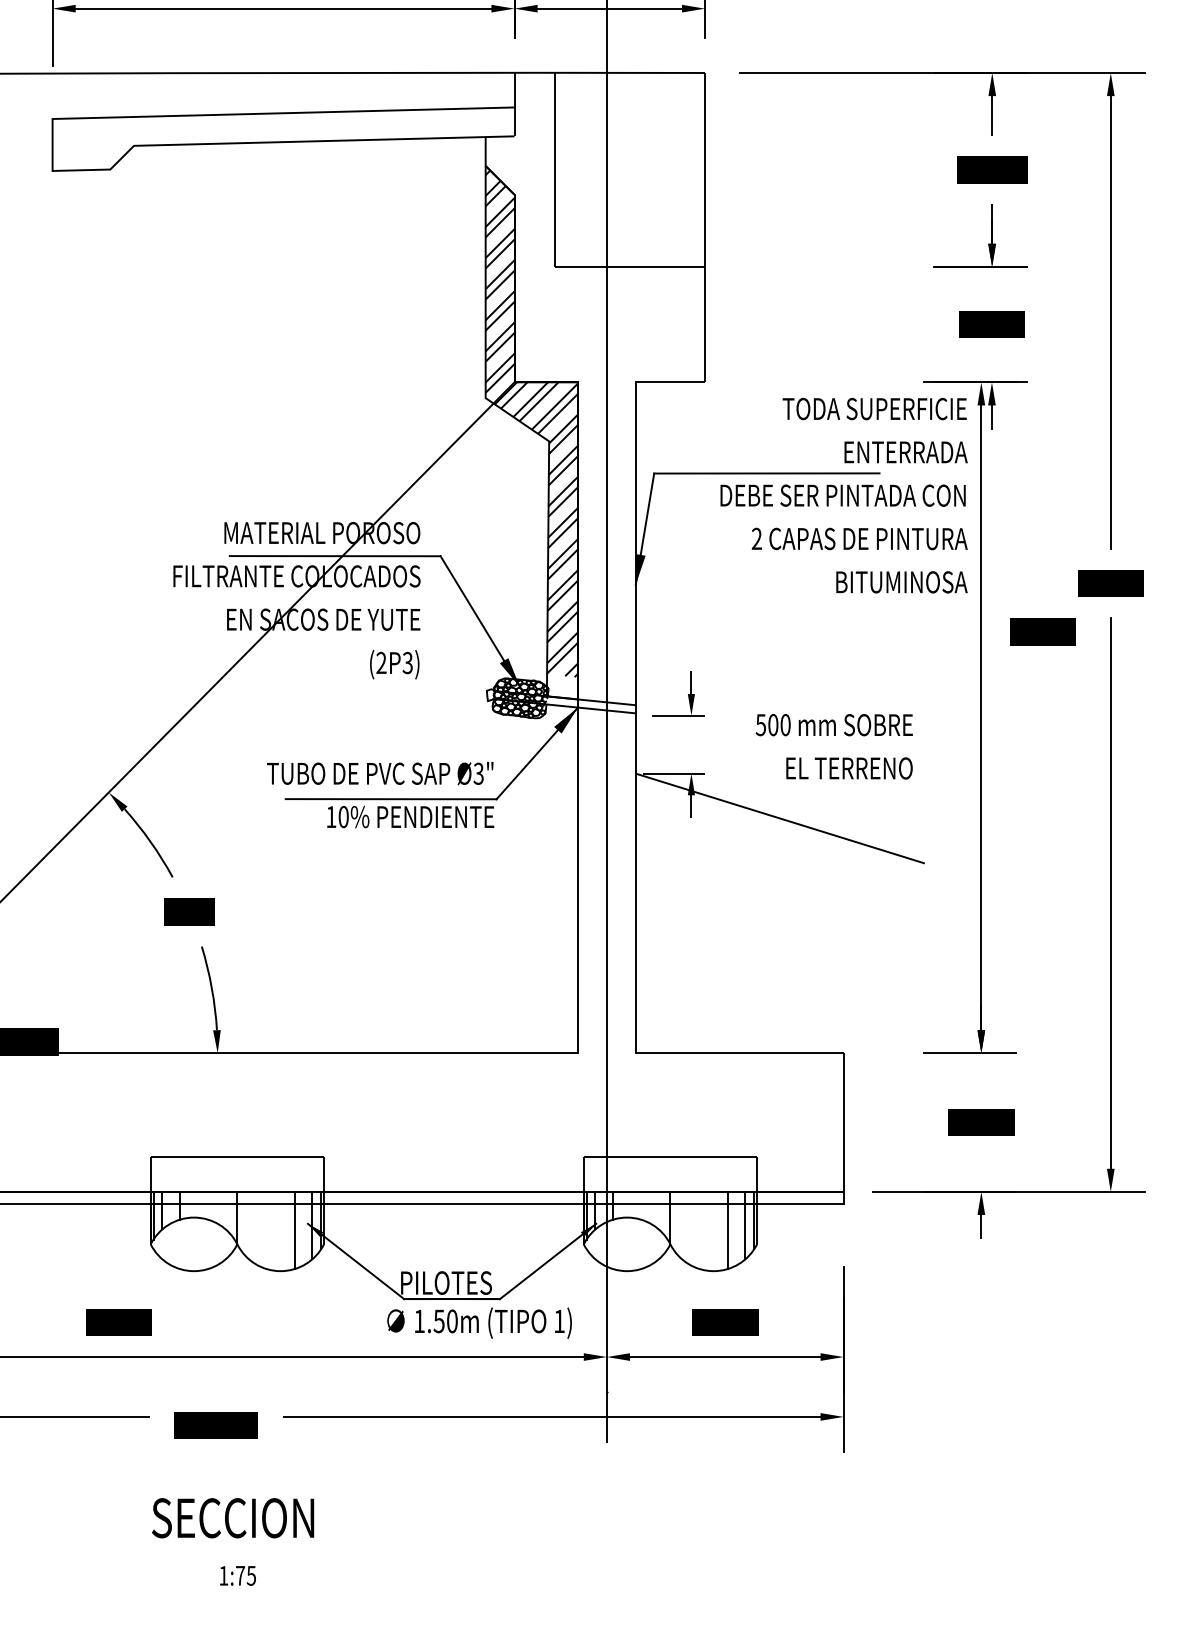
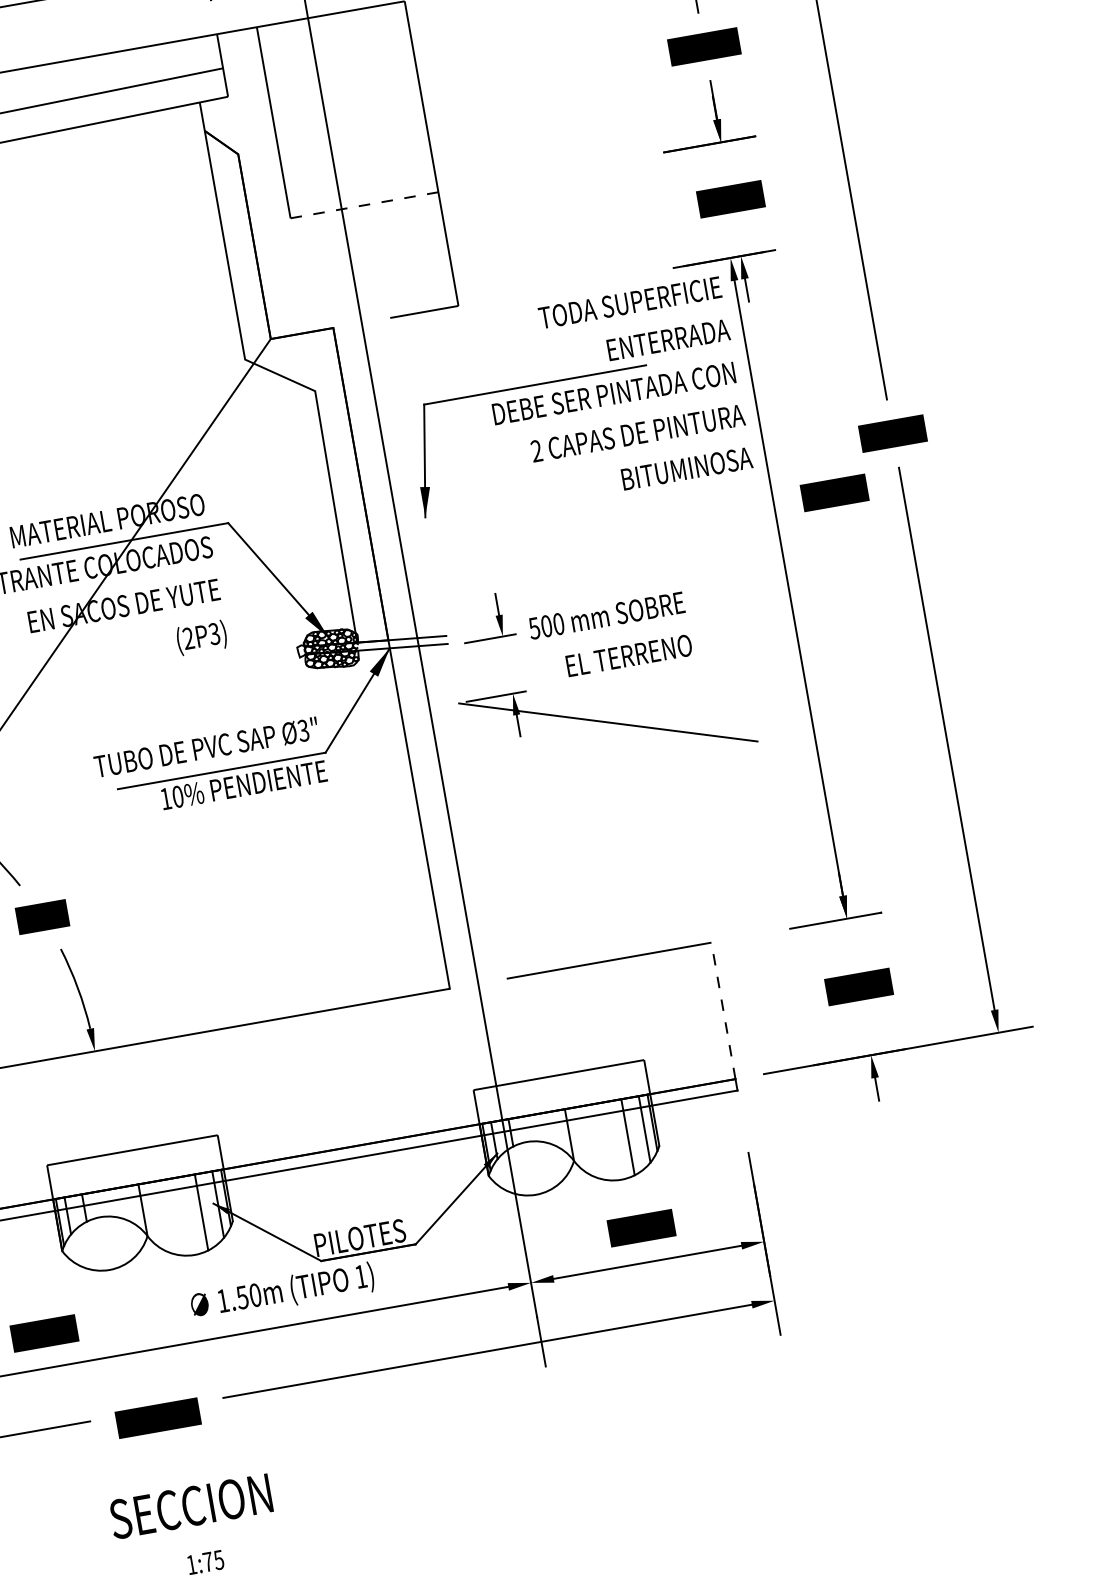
line: (630, 266) -> (364, 204), solid -> dashed
hatch: (531, 423) -> (294, 376), removed
line: (635, 717) -> (448, 648), removed
text: (833, 746) -> (609, 636), moved
line: (843, 1122) -> (723, 1010), solid -> dashed
text: (479, 1322) -> (282, 1291), moved

